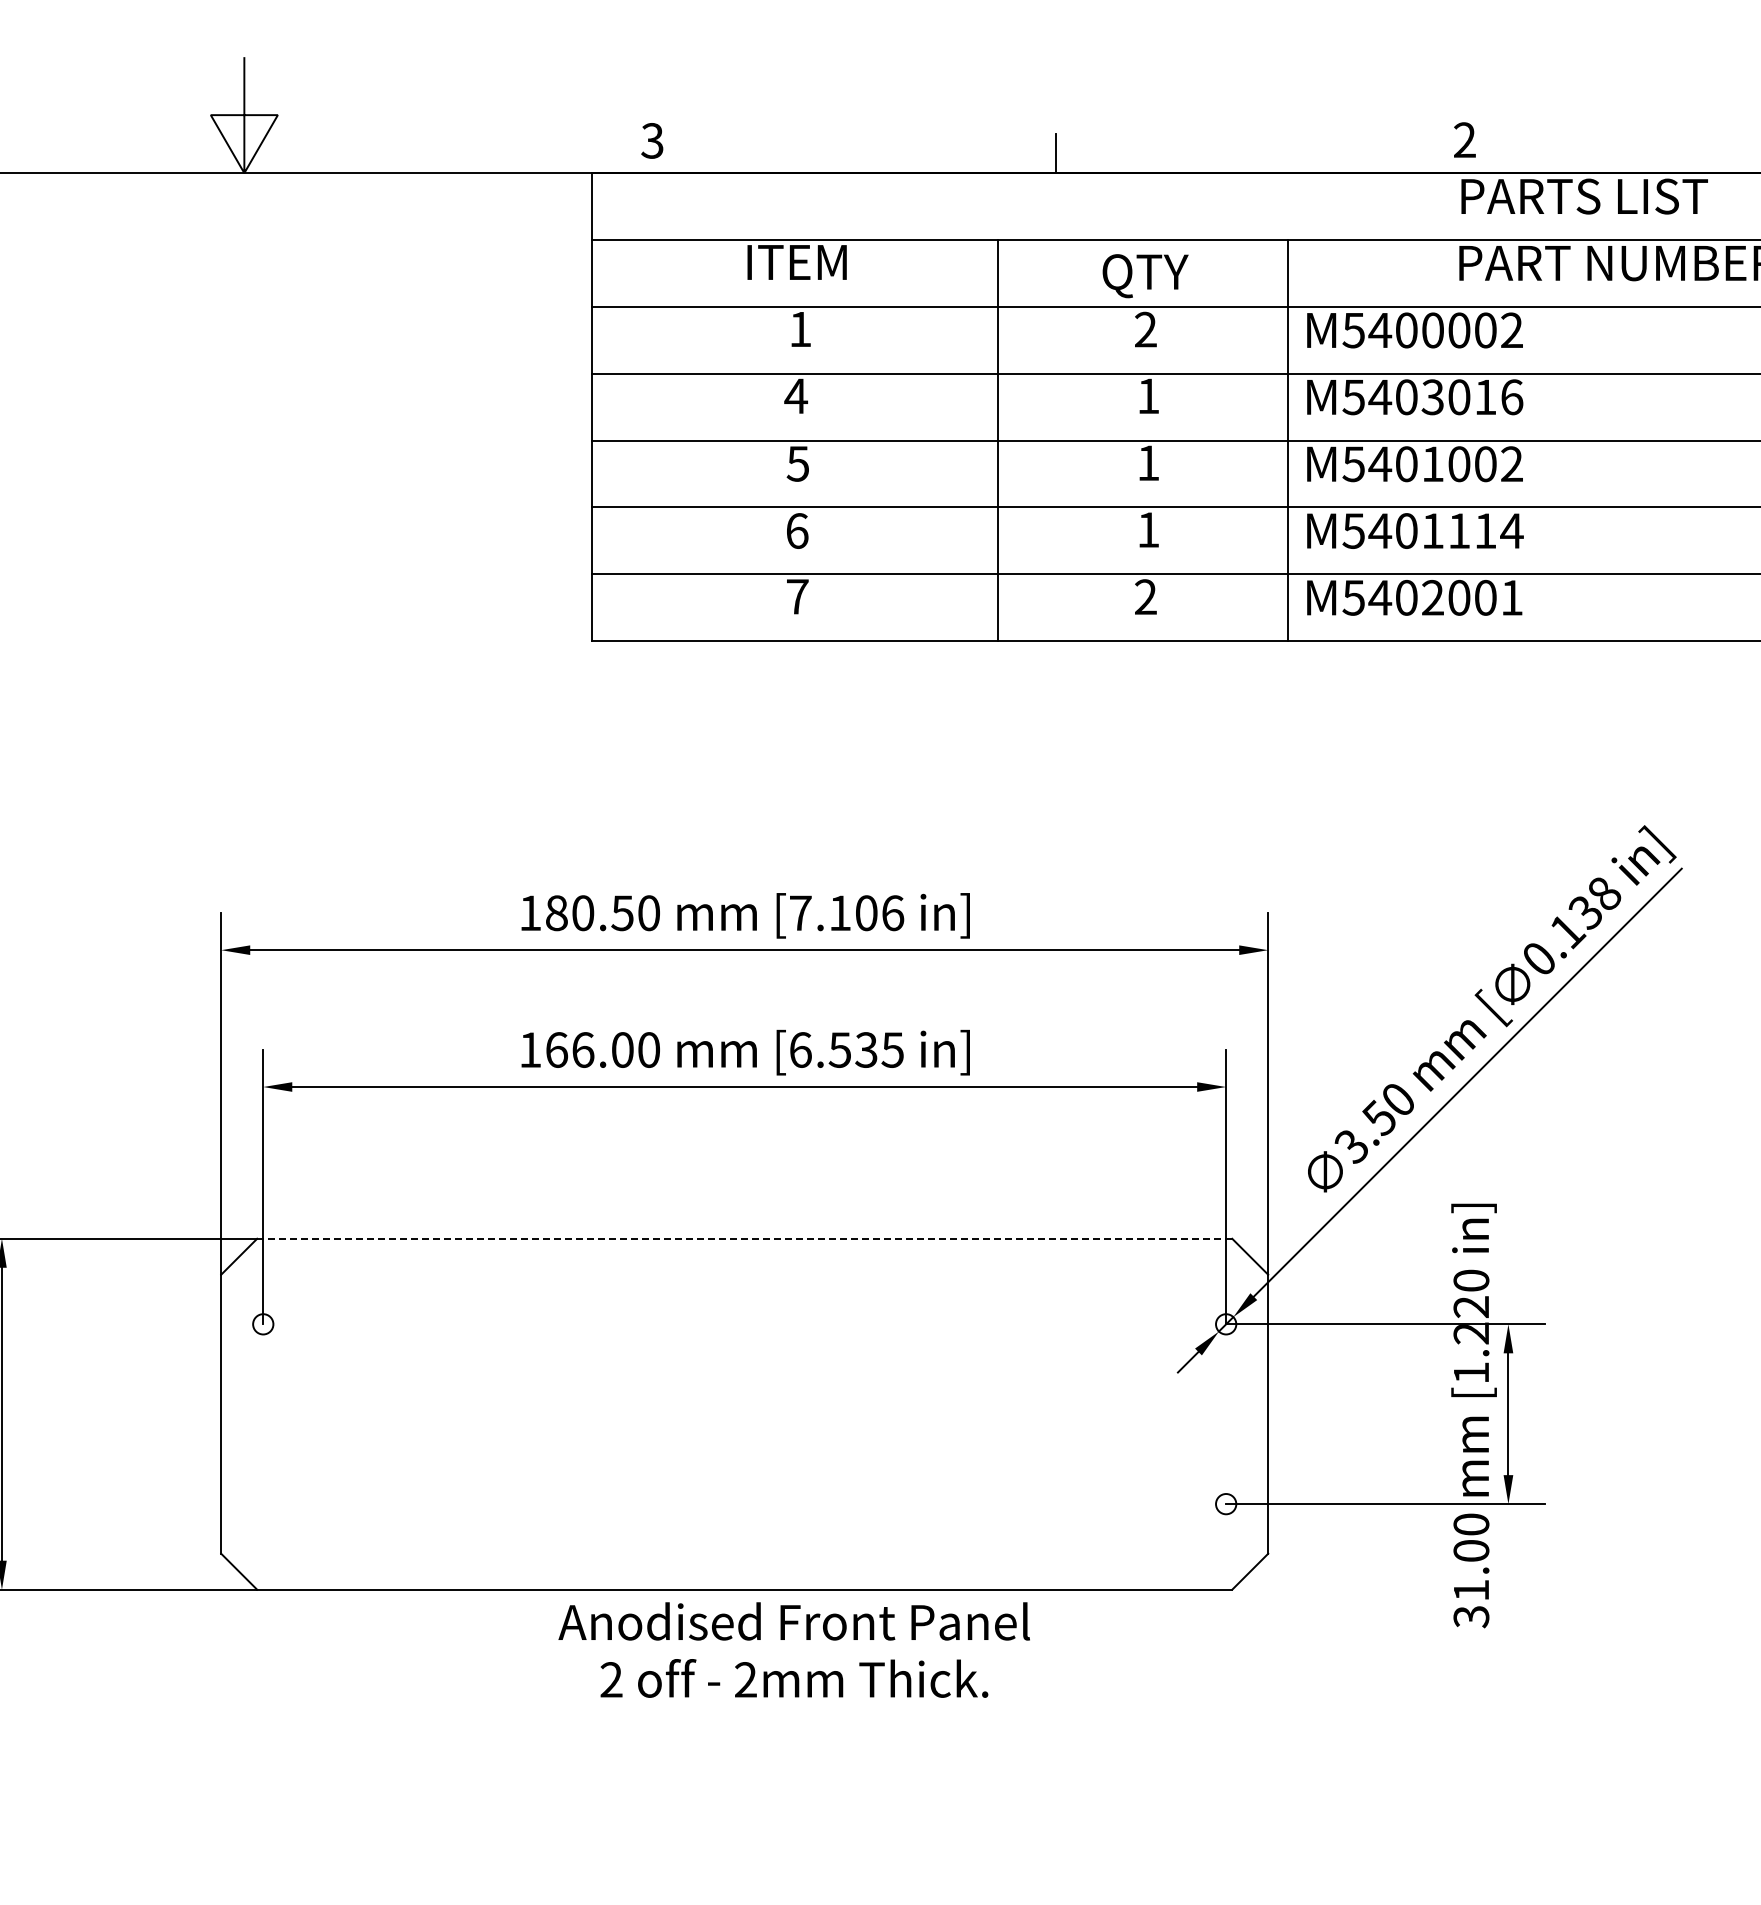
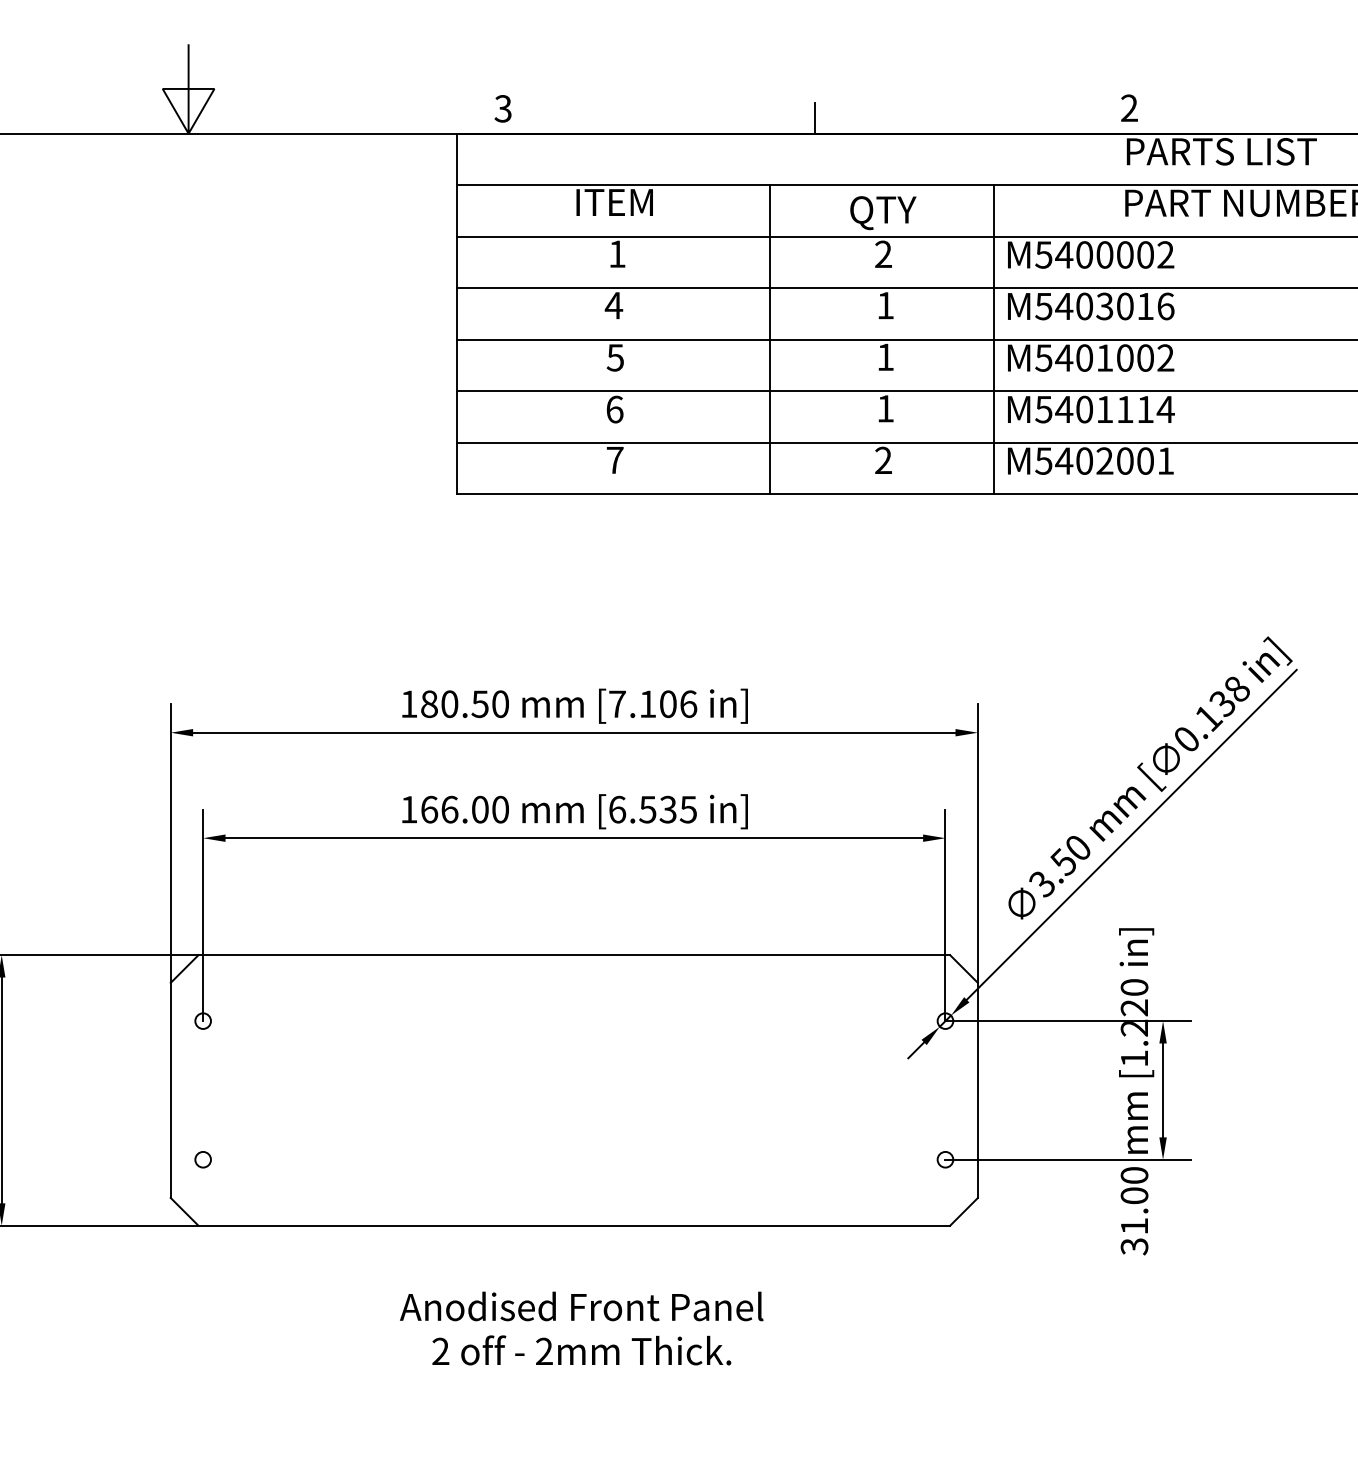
line: (744, 1238) -> (574, 954), dashed -> solid
circle: (263, 1504) -> (203, 1160), added
text: (793, 1649) -> (581, 1328), moved

